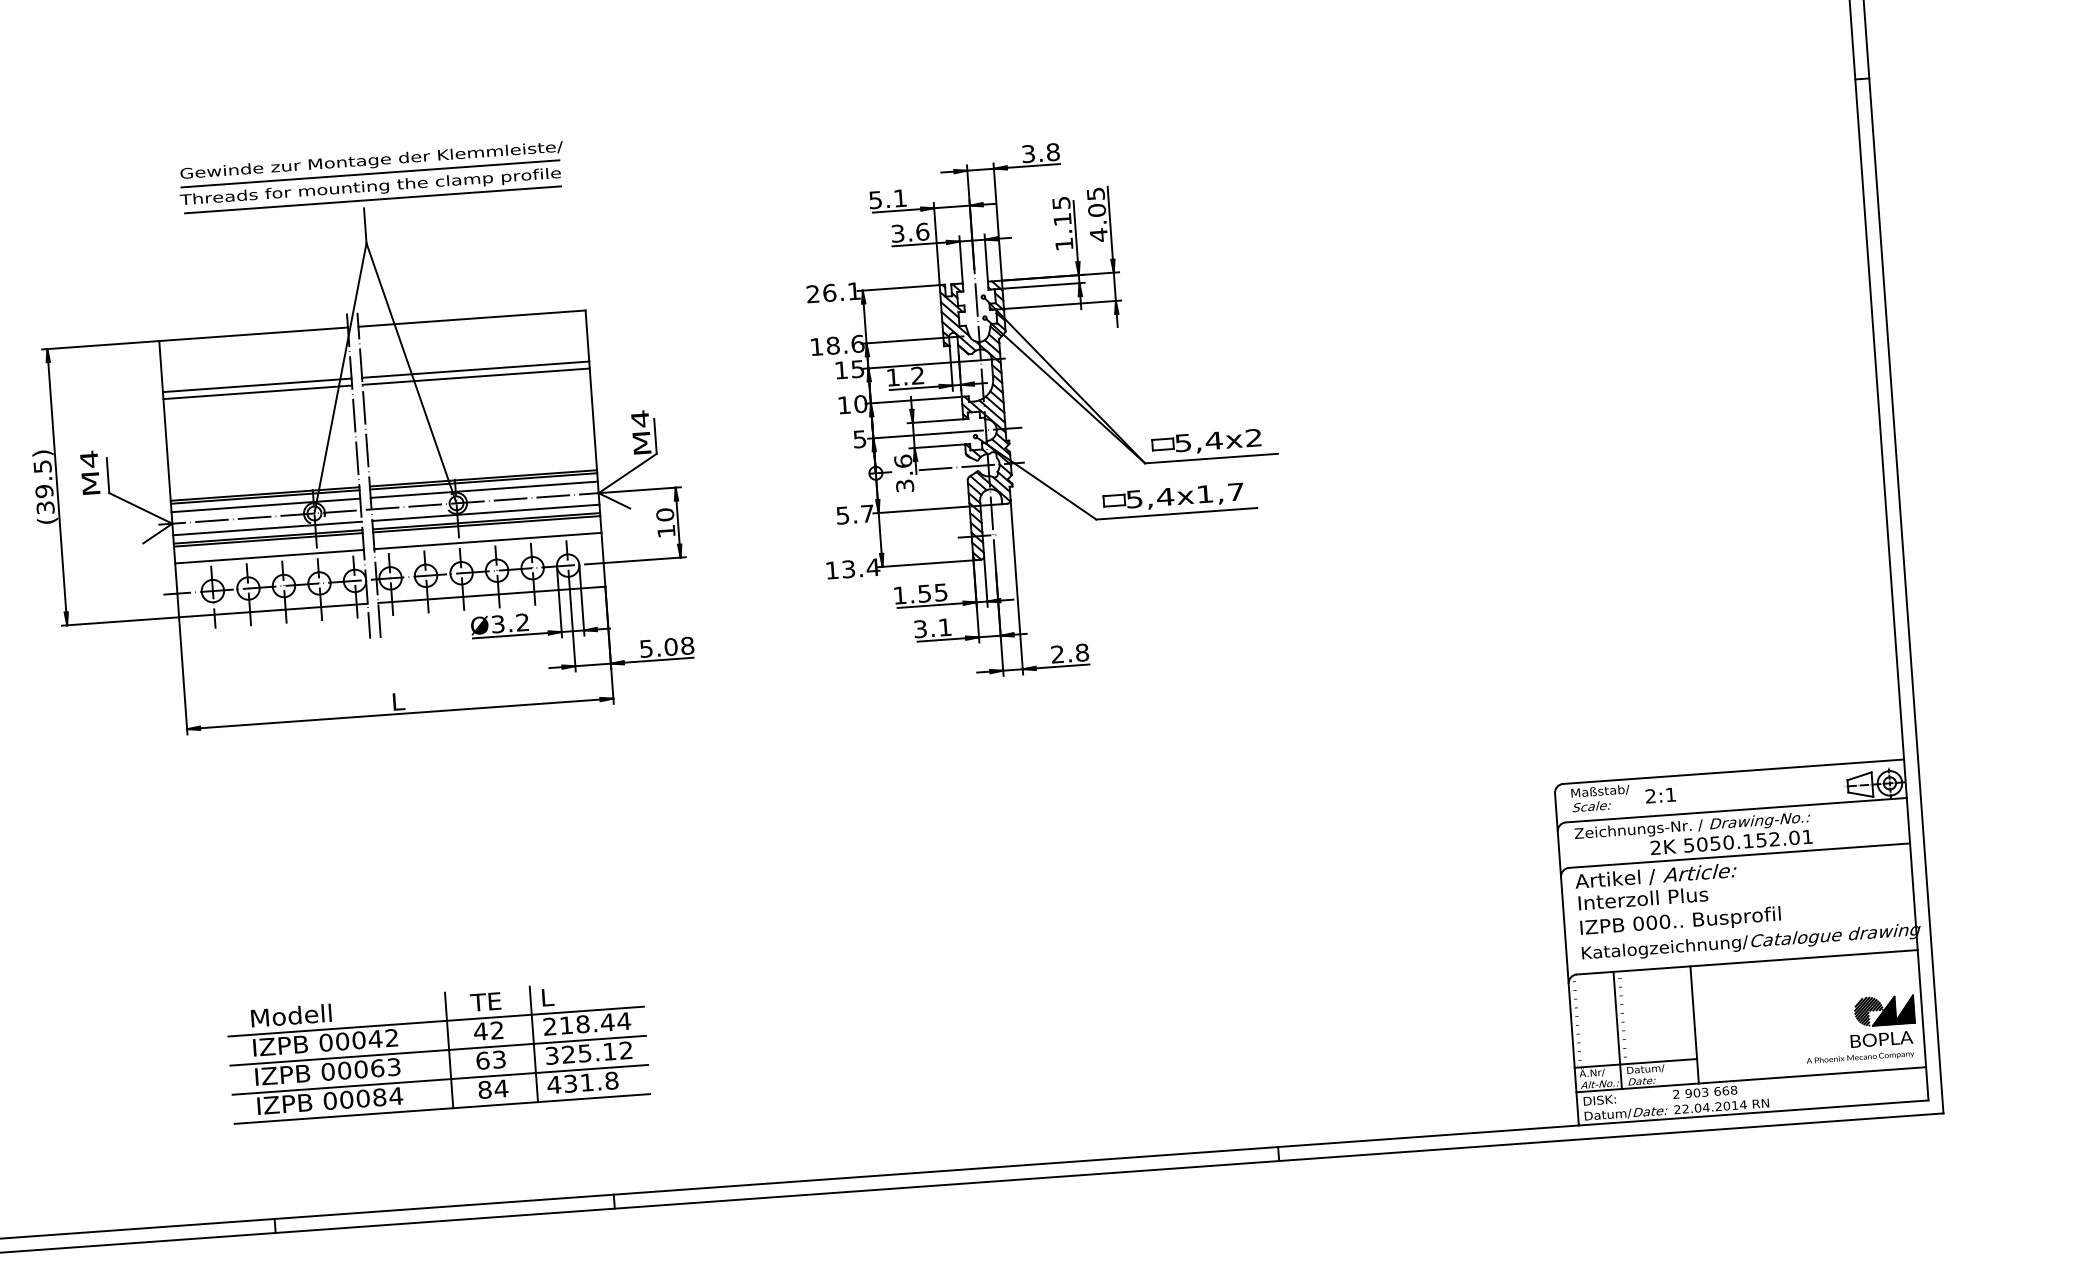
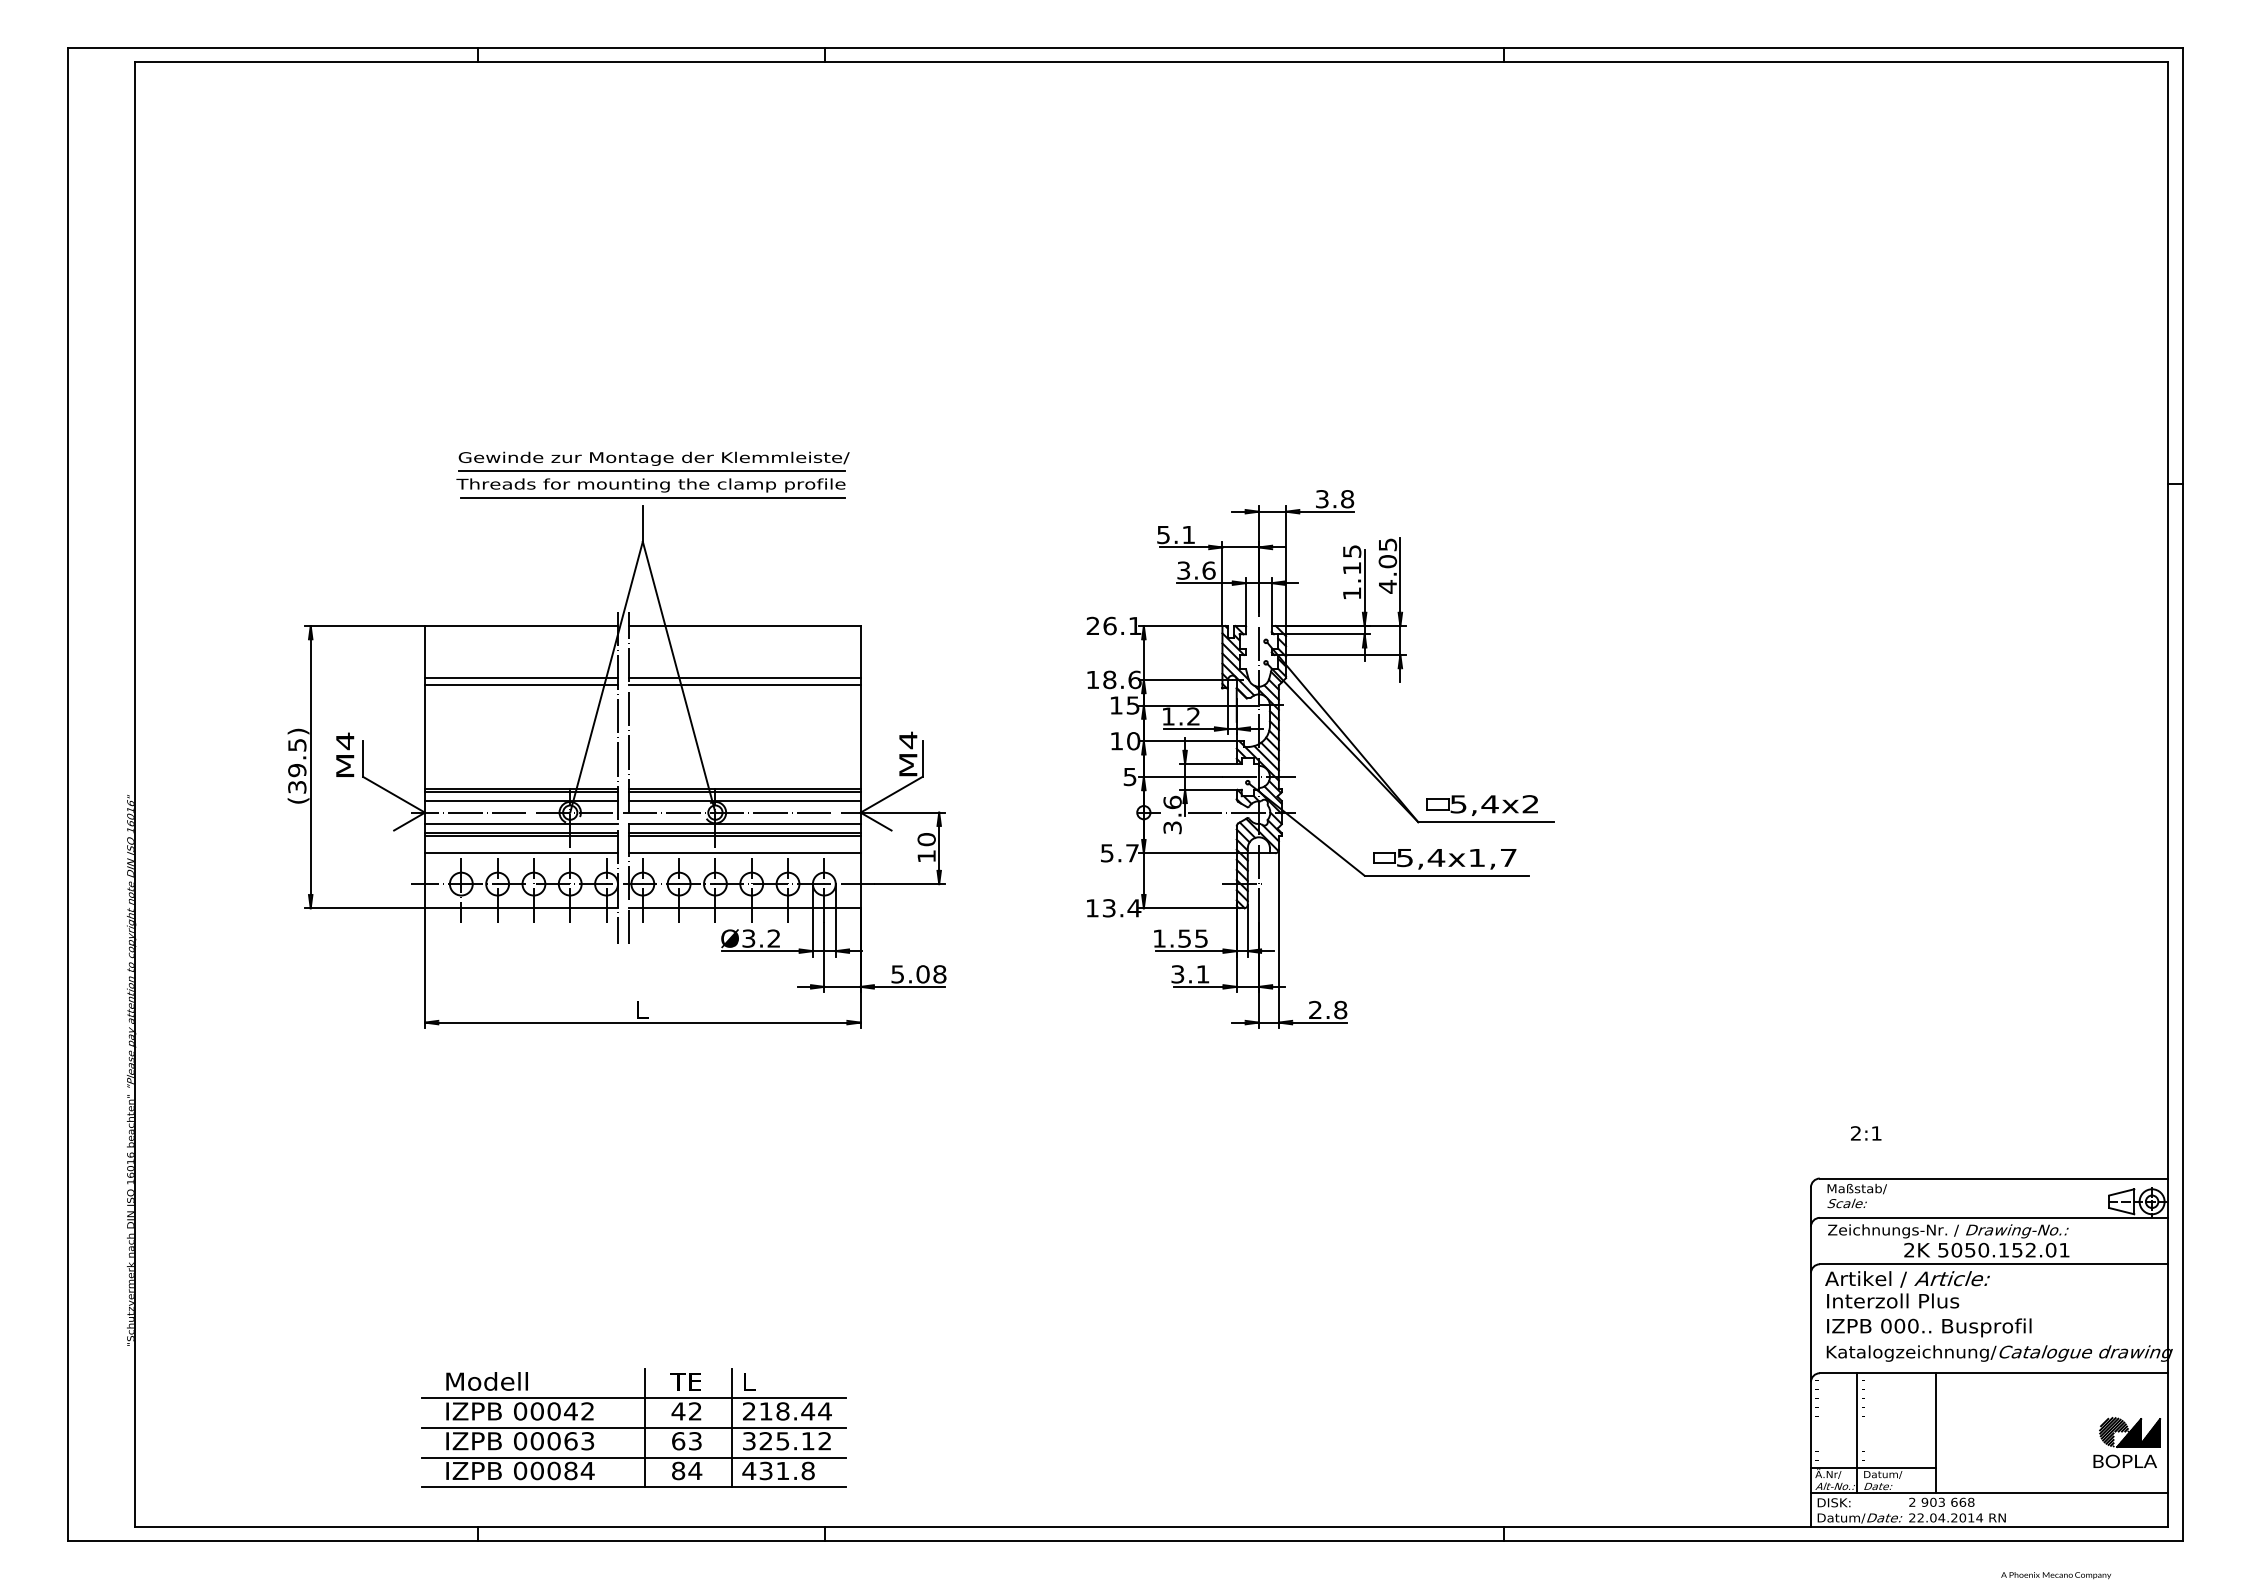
text: (1661, 795) -> (1866, 1133), moved
part: (437, 1050) -> (633, 1427), moved
text: (1859, 1057) -> (2055, 1575), moved

